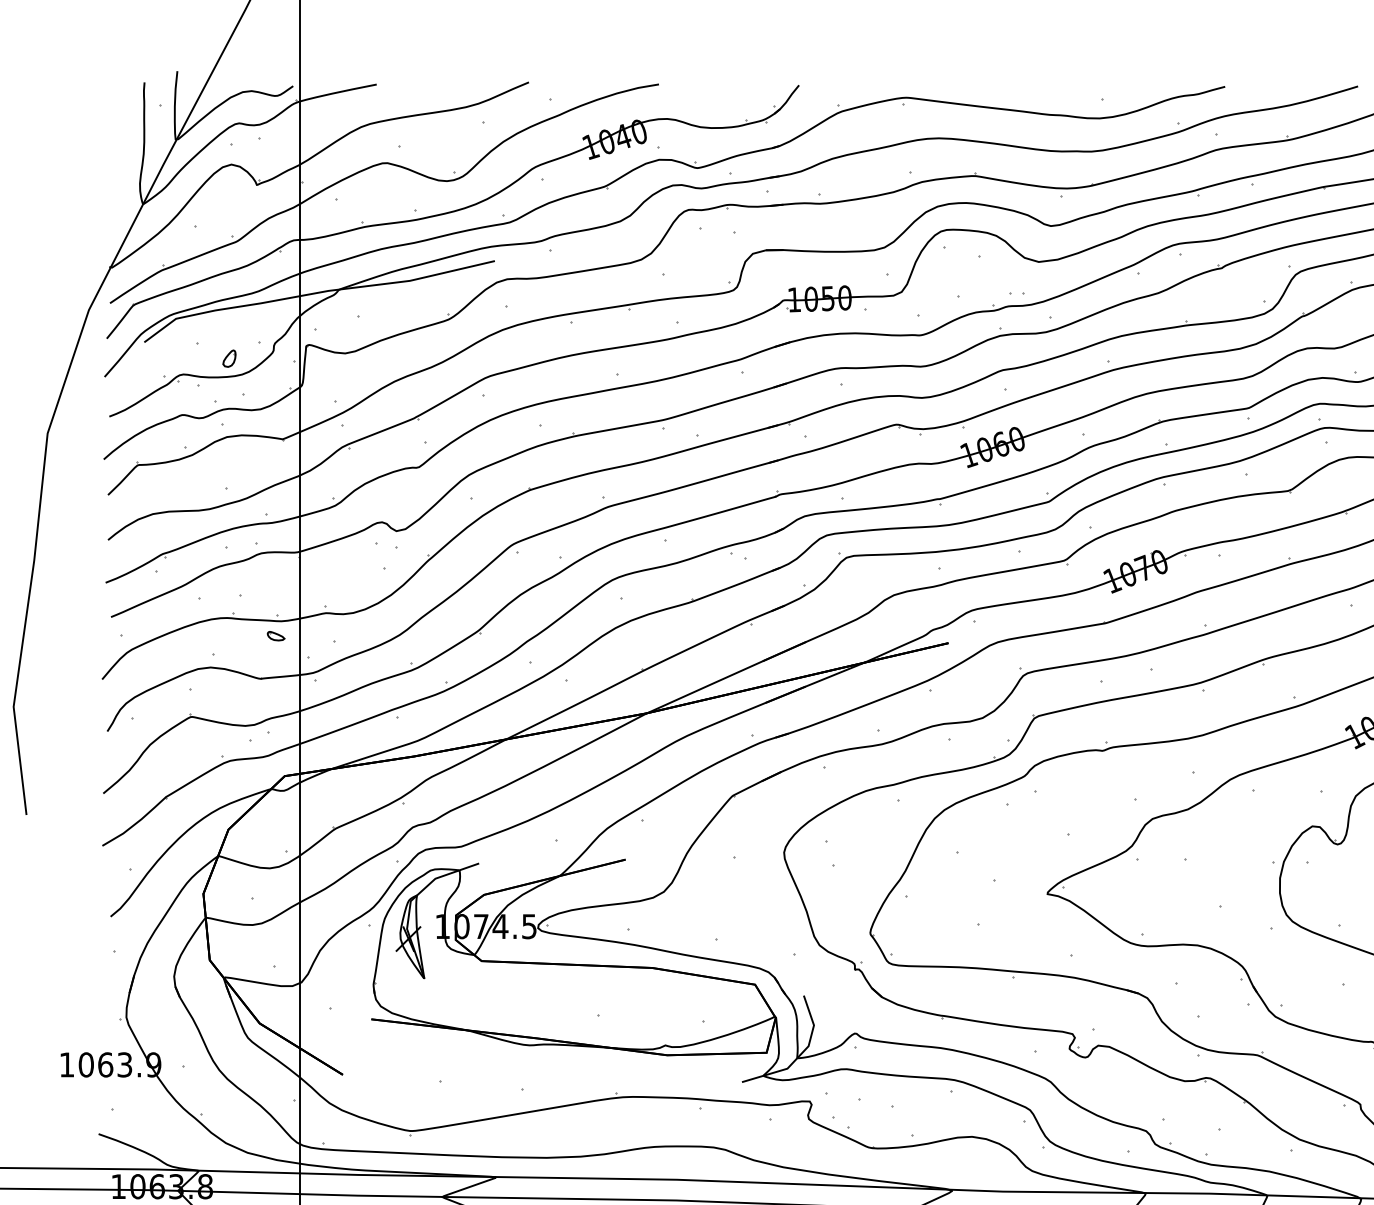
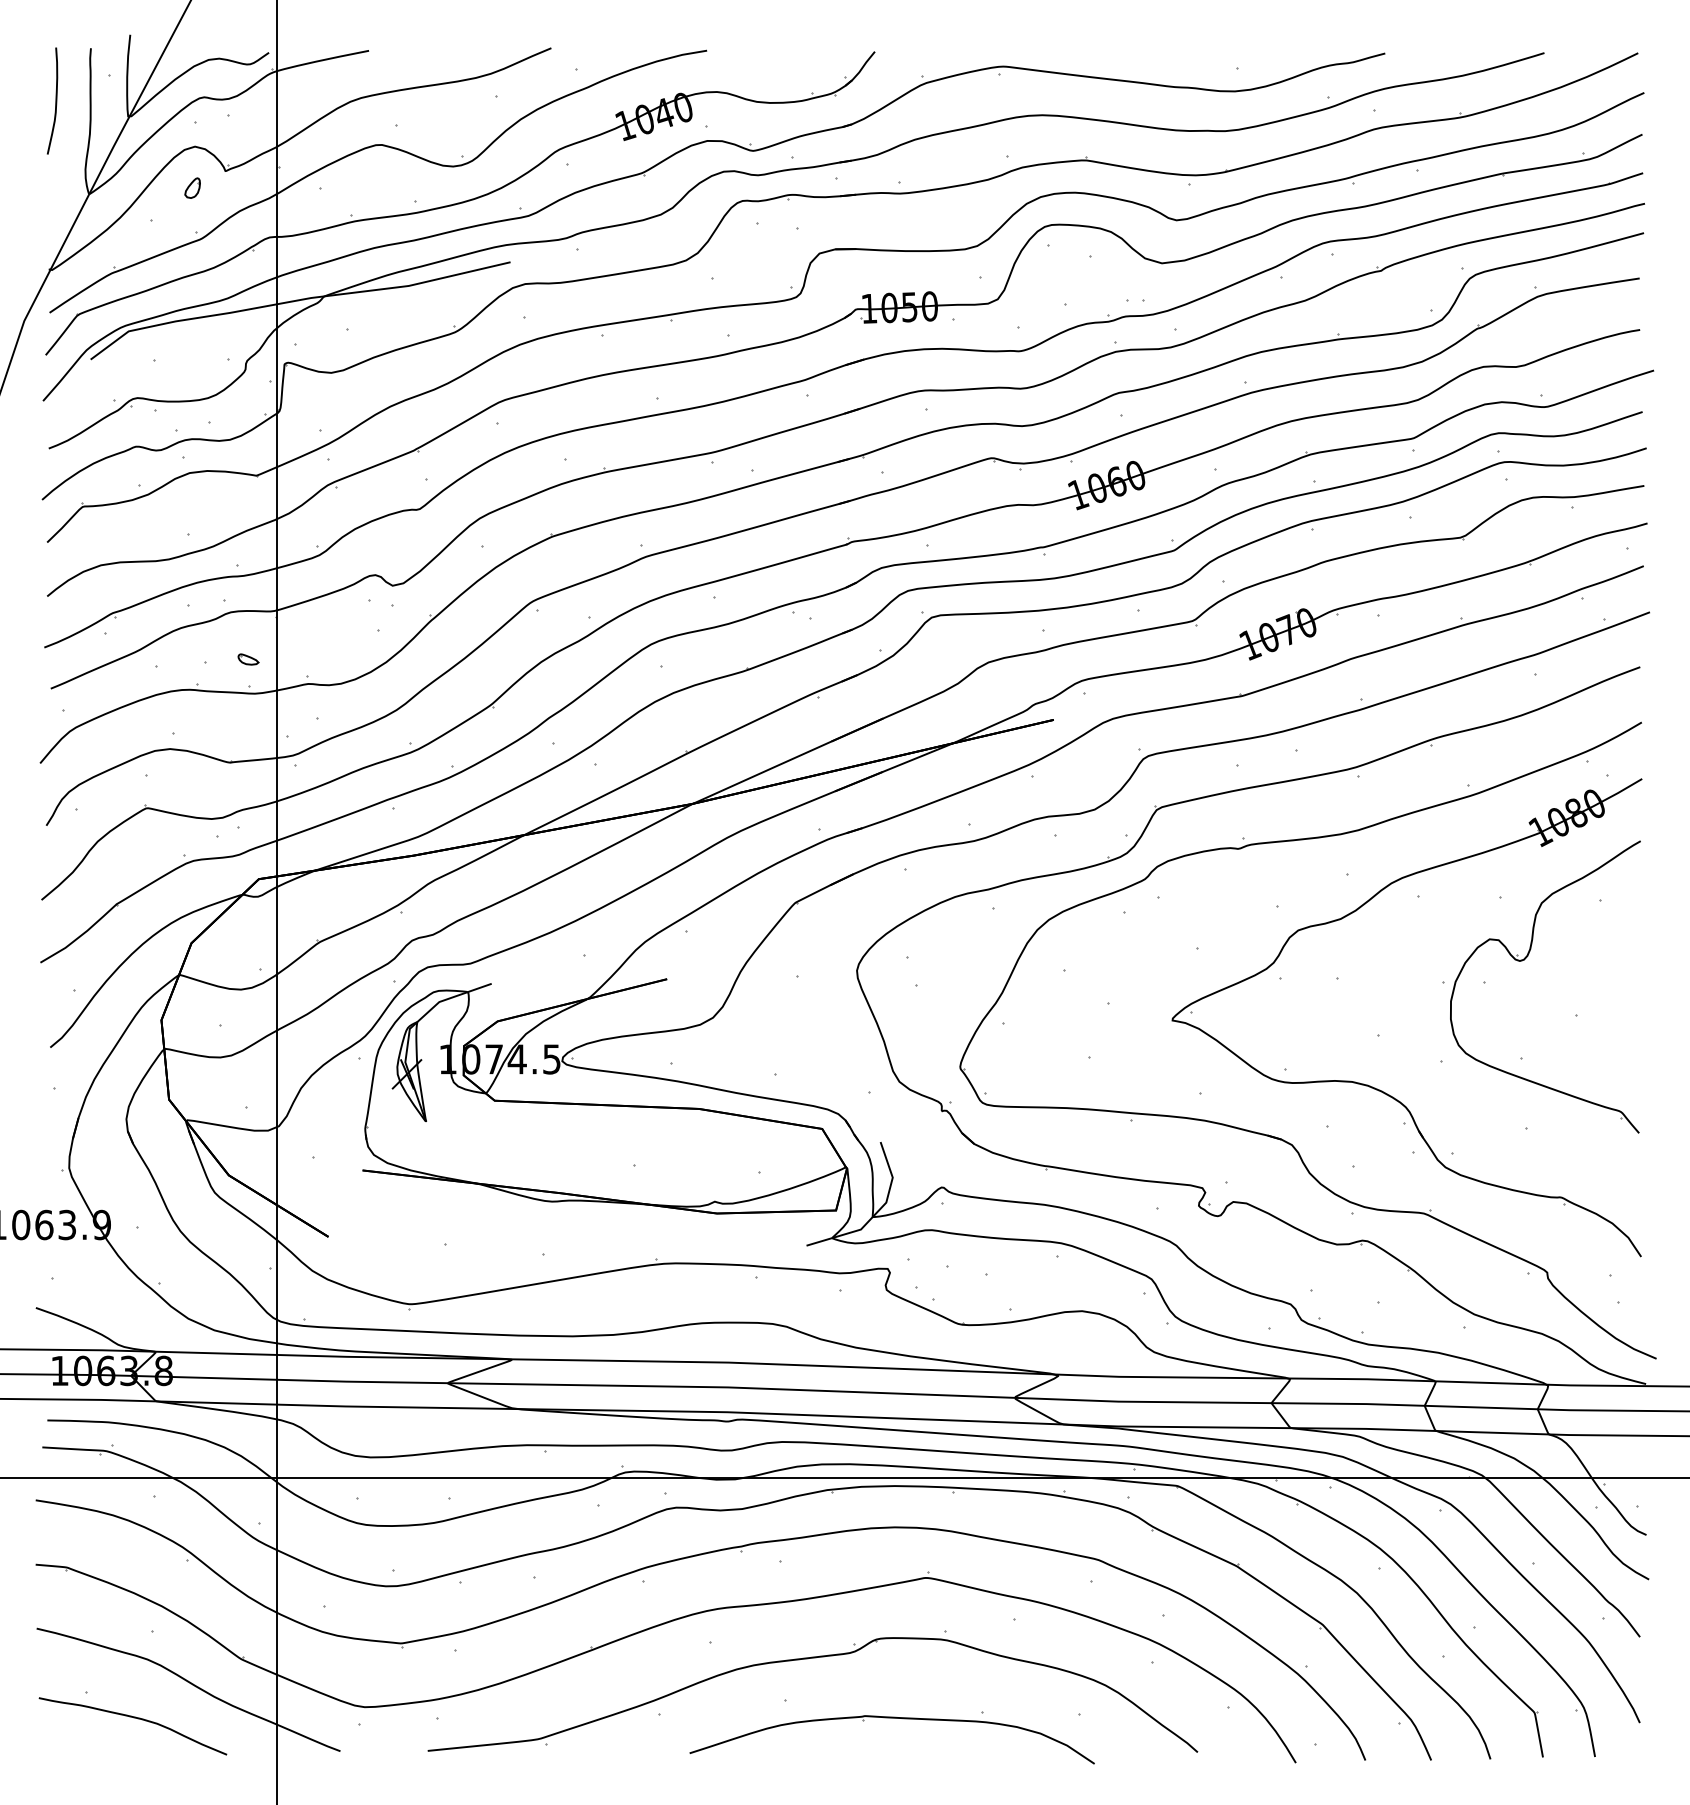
curve: (114, 126) -> (55, 100), added
part: (229, 358) -> (192, 187), moved
part: (276, 636) -> (248, 659), moved

